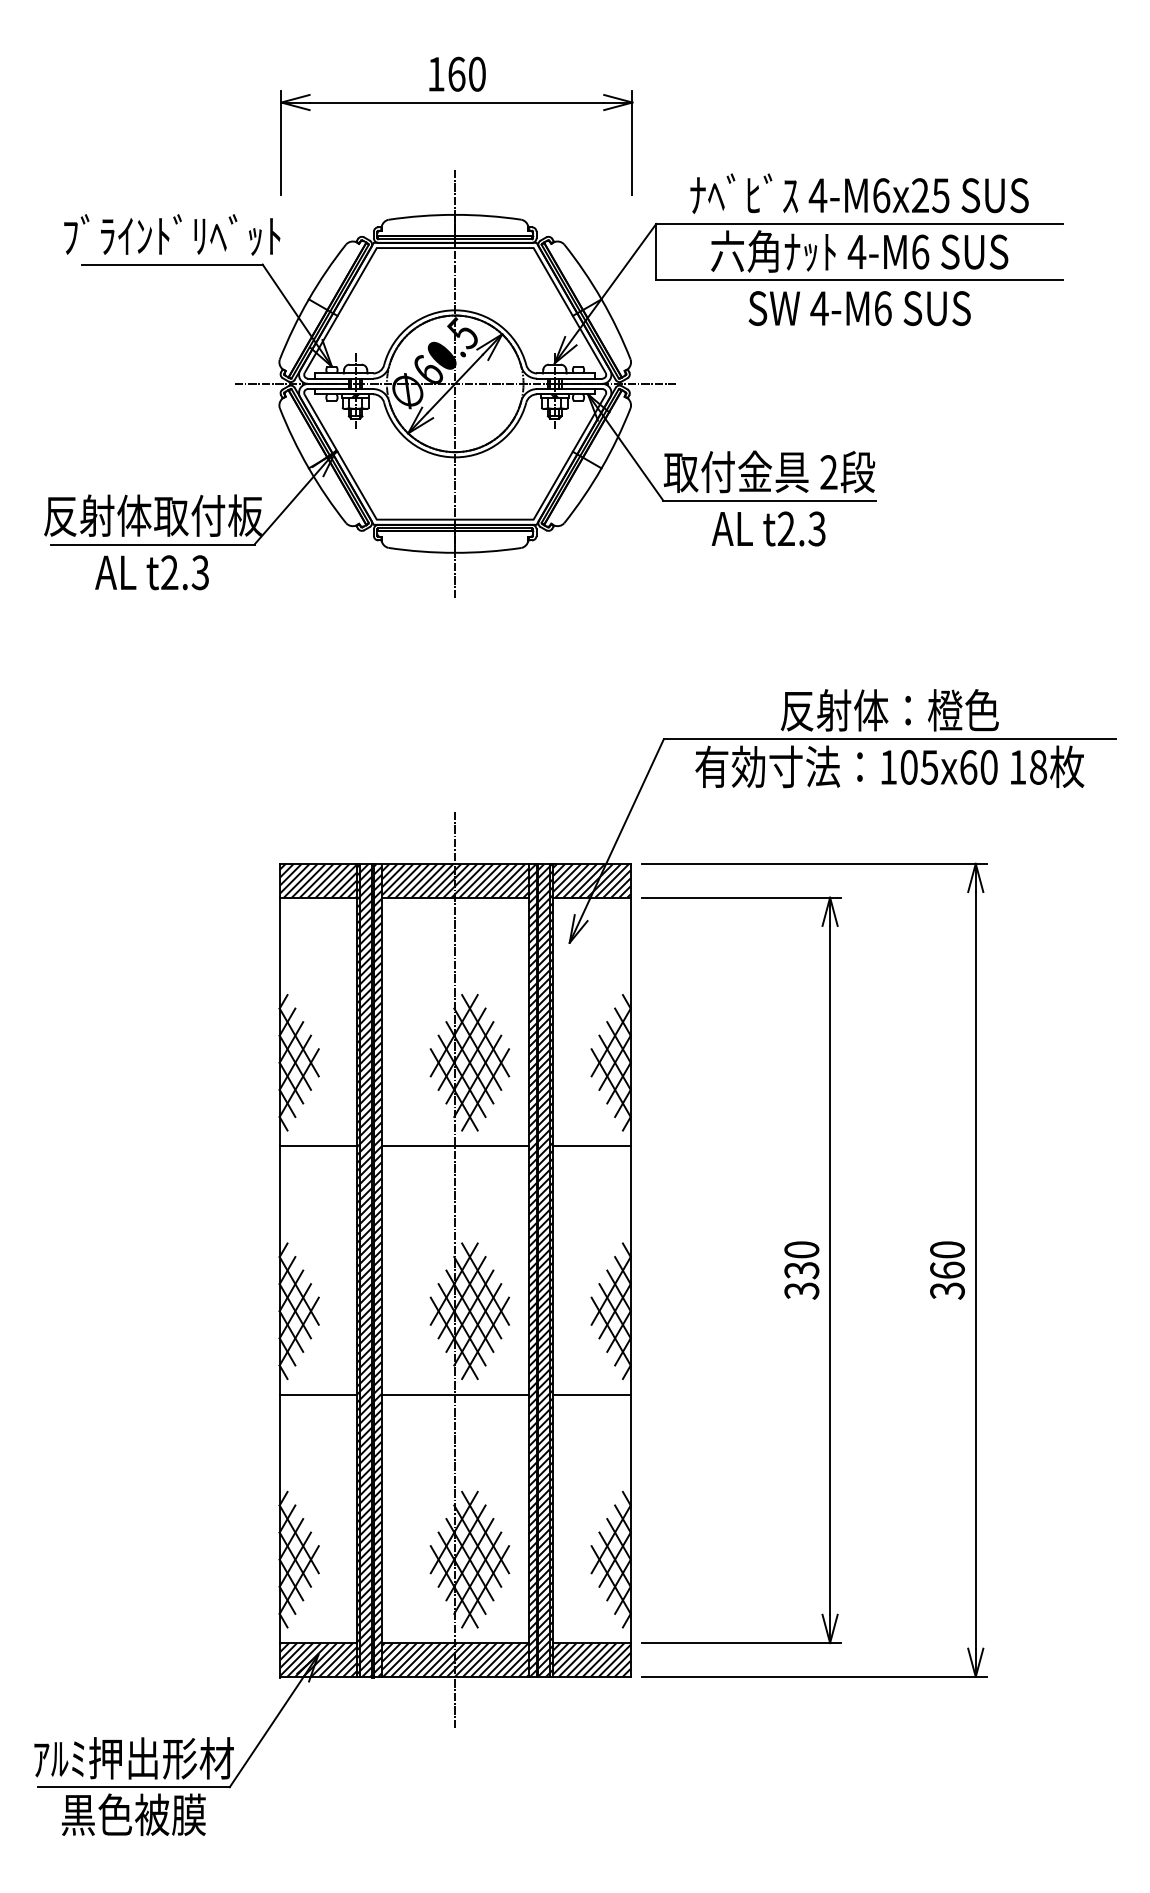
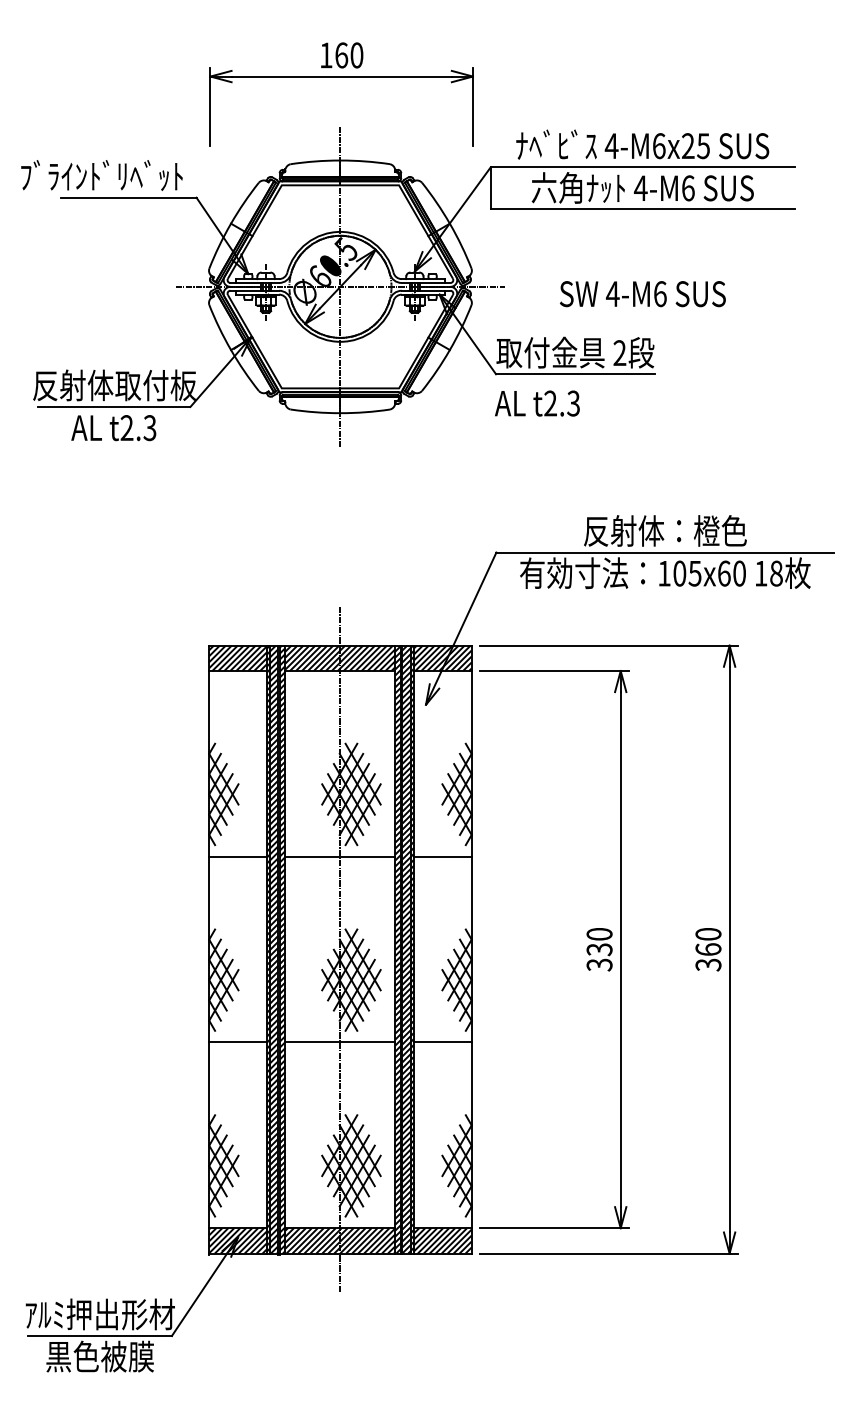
text: (172, 234) -> (102, 175), moved
text: (859, 308) -> (642, 294), moved
text: (768, 528) -> (537, 403), moved

